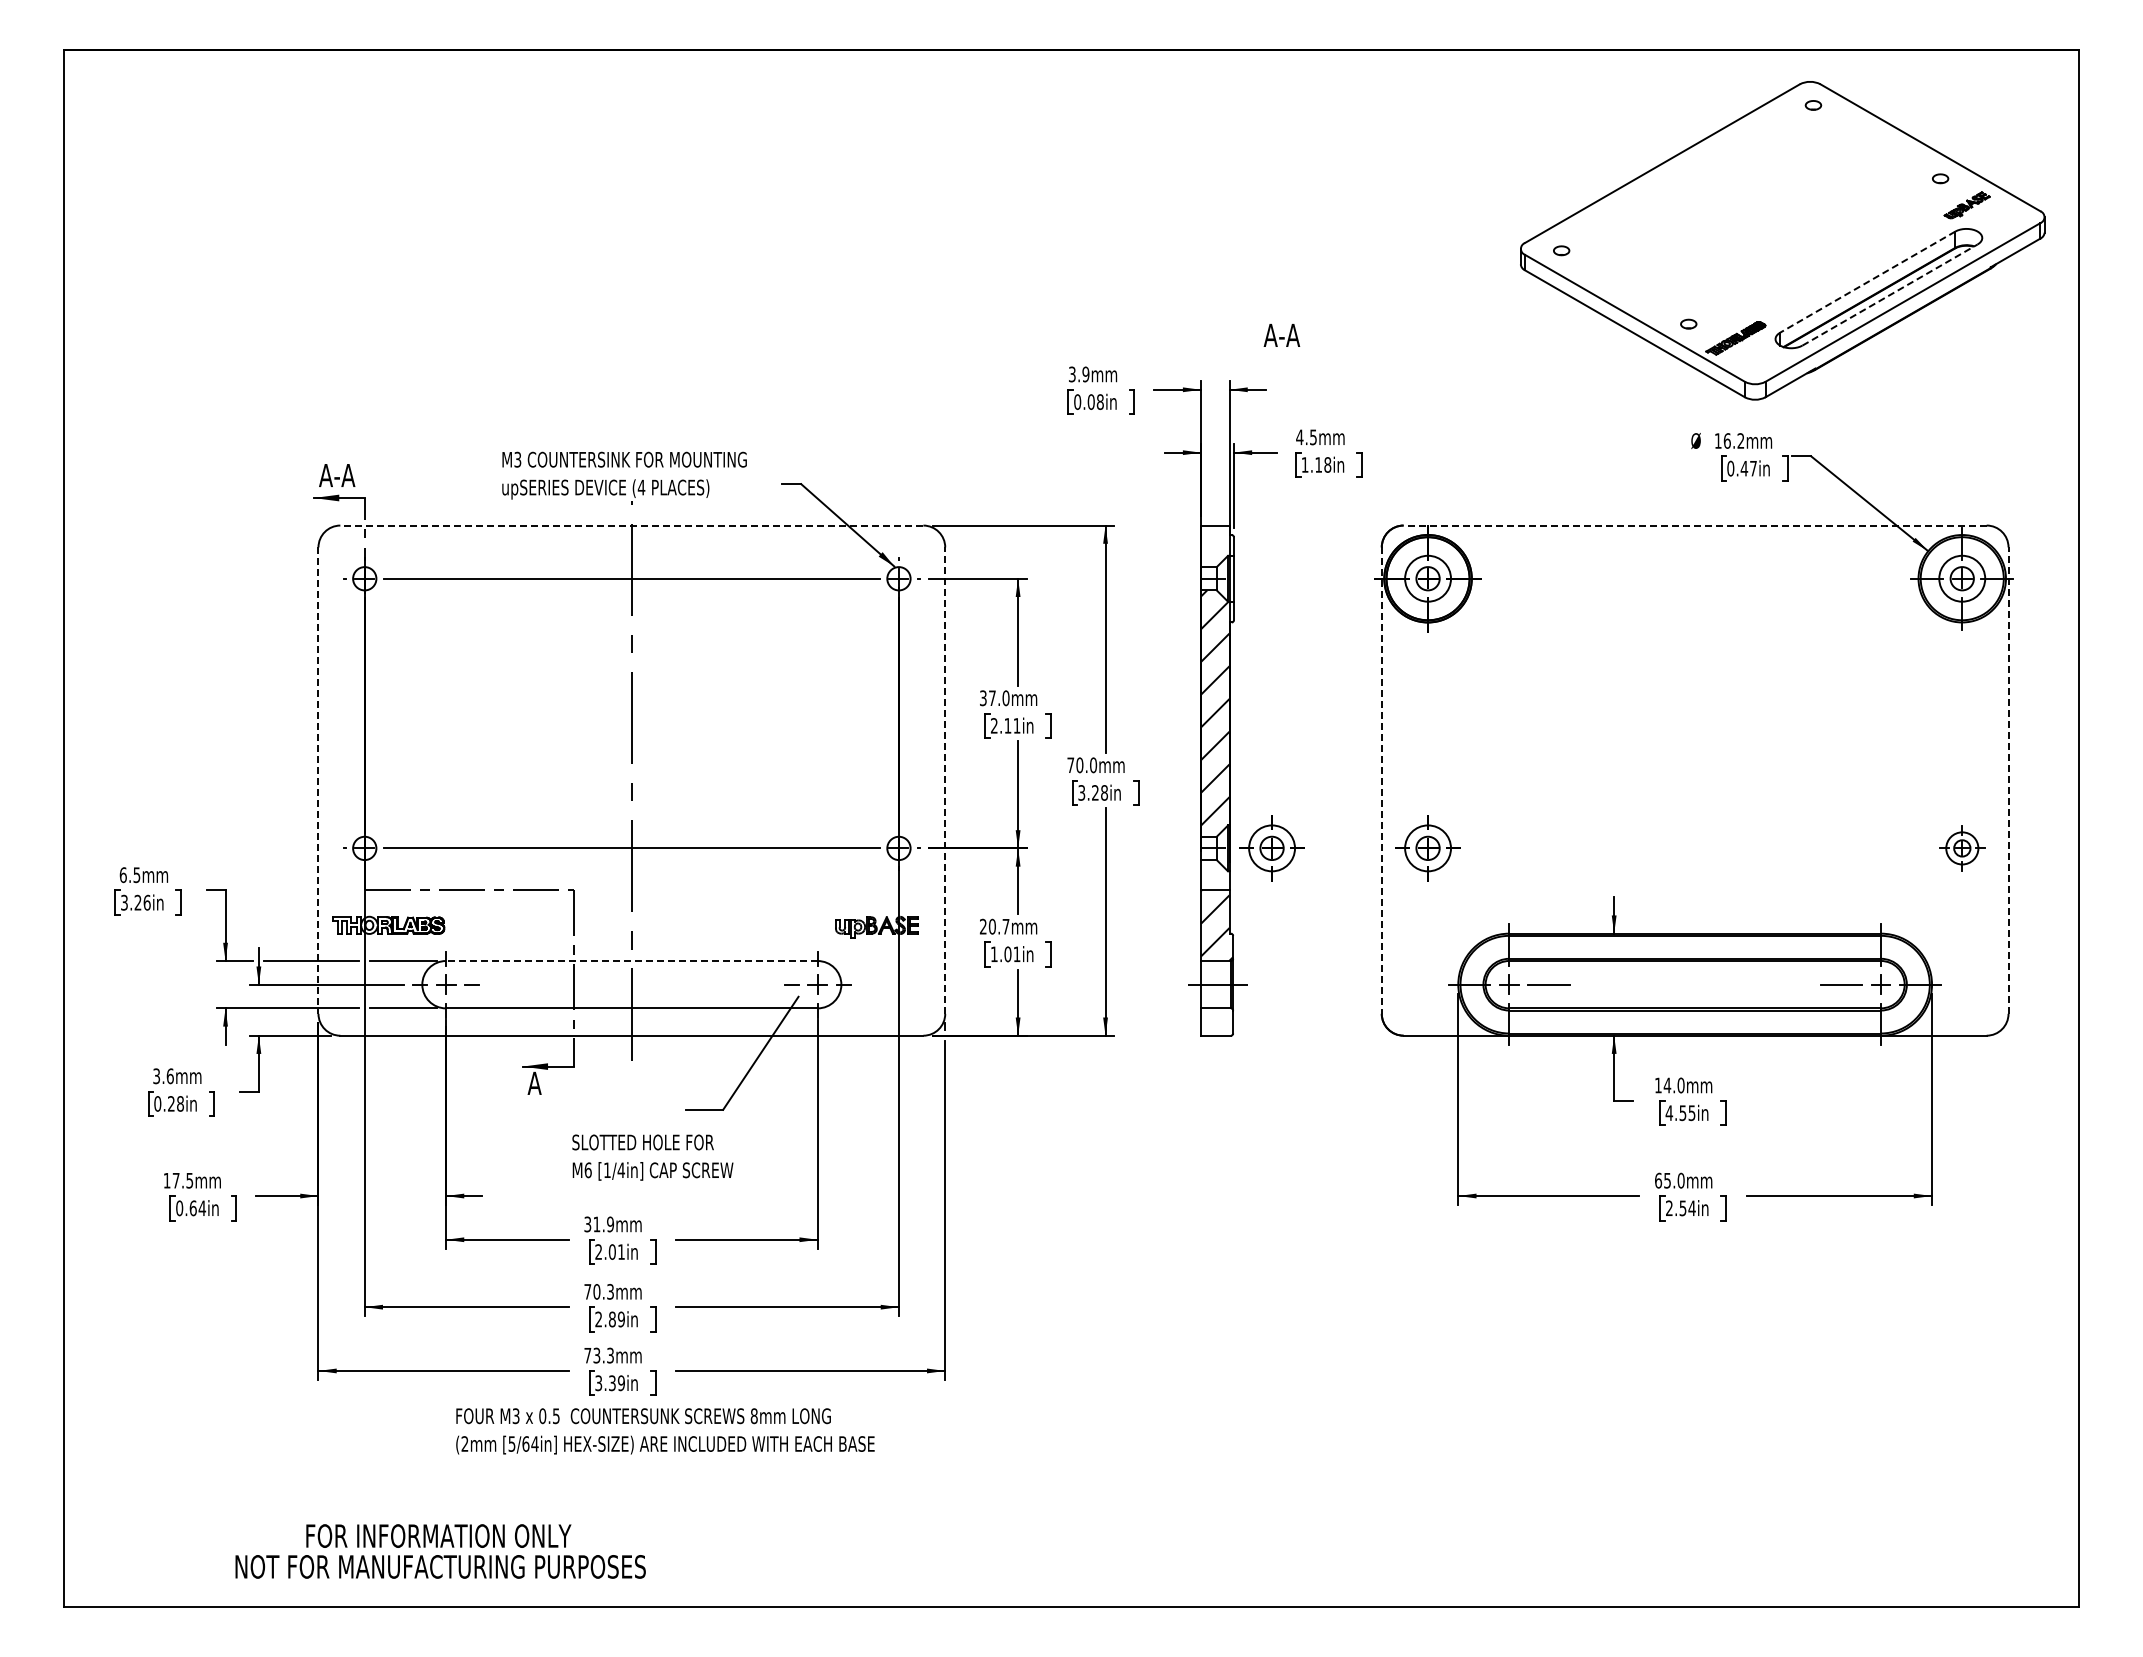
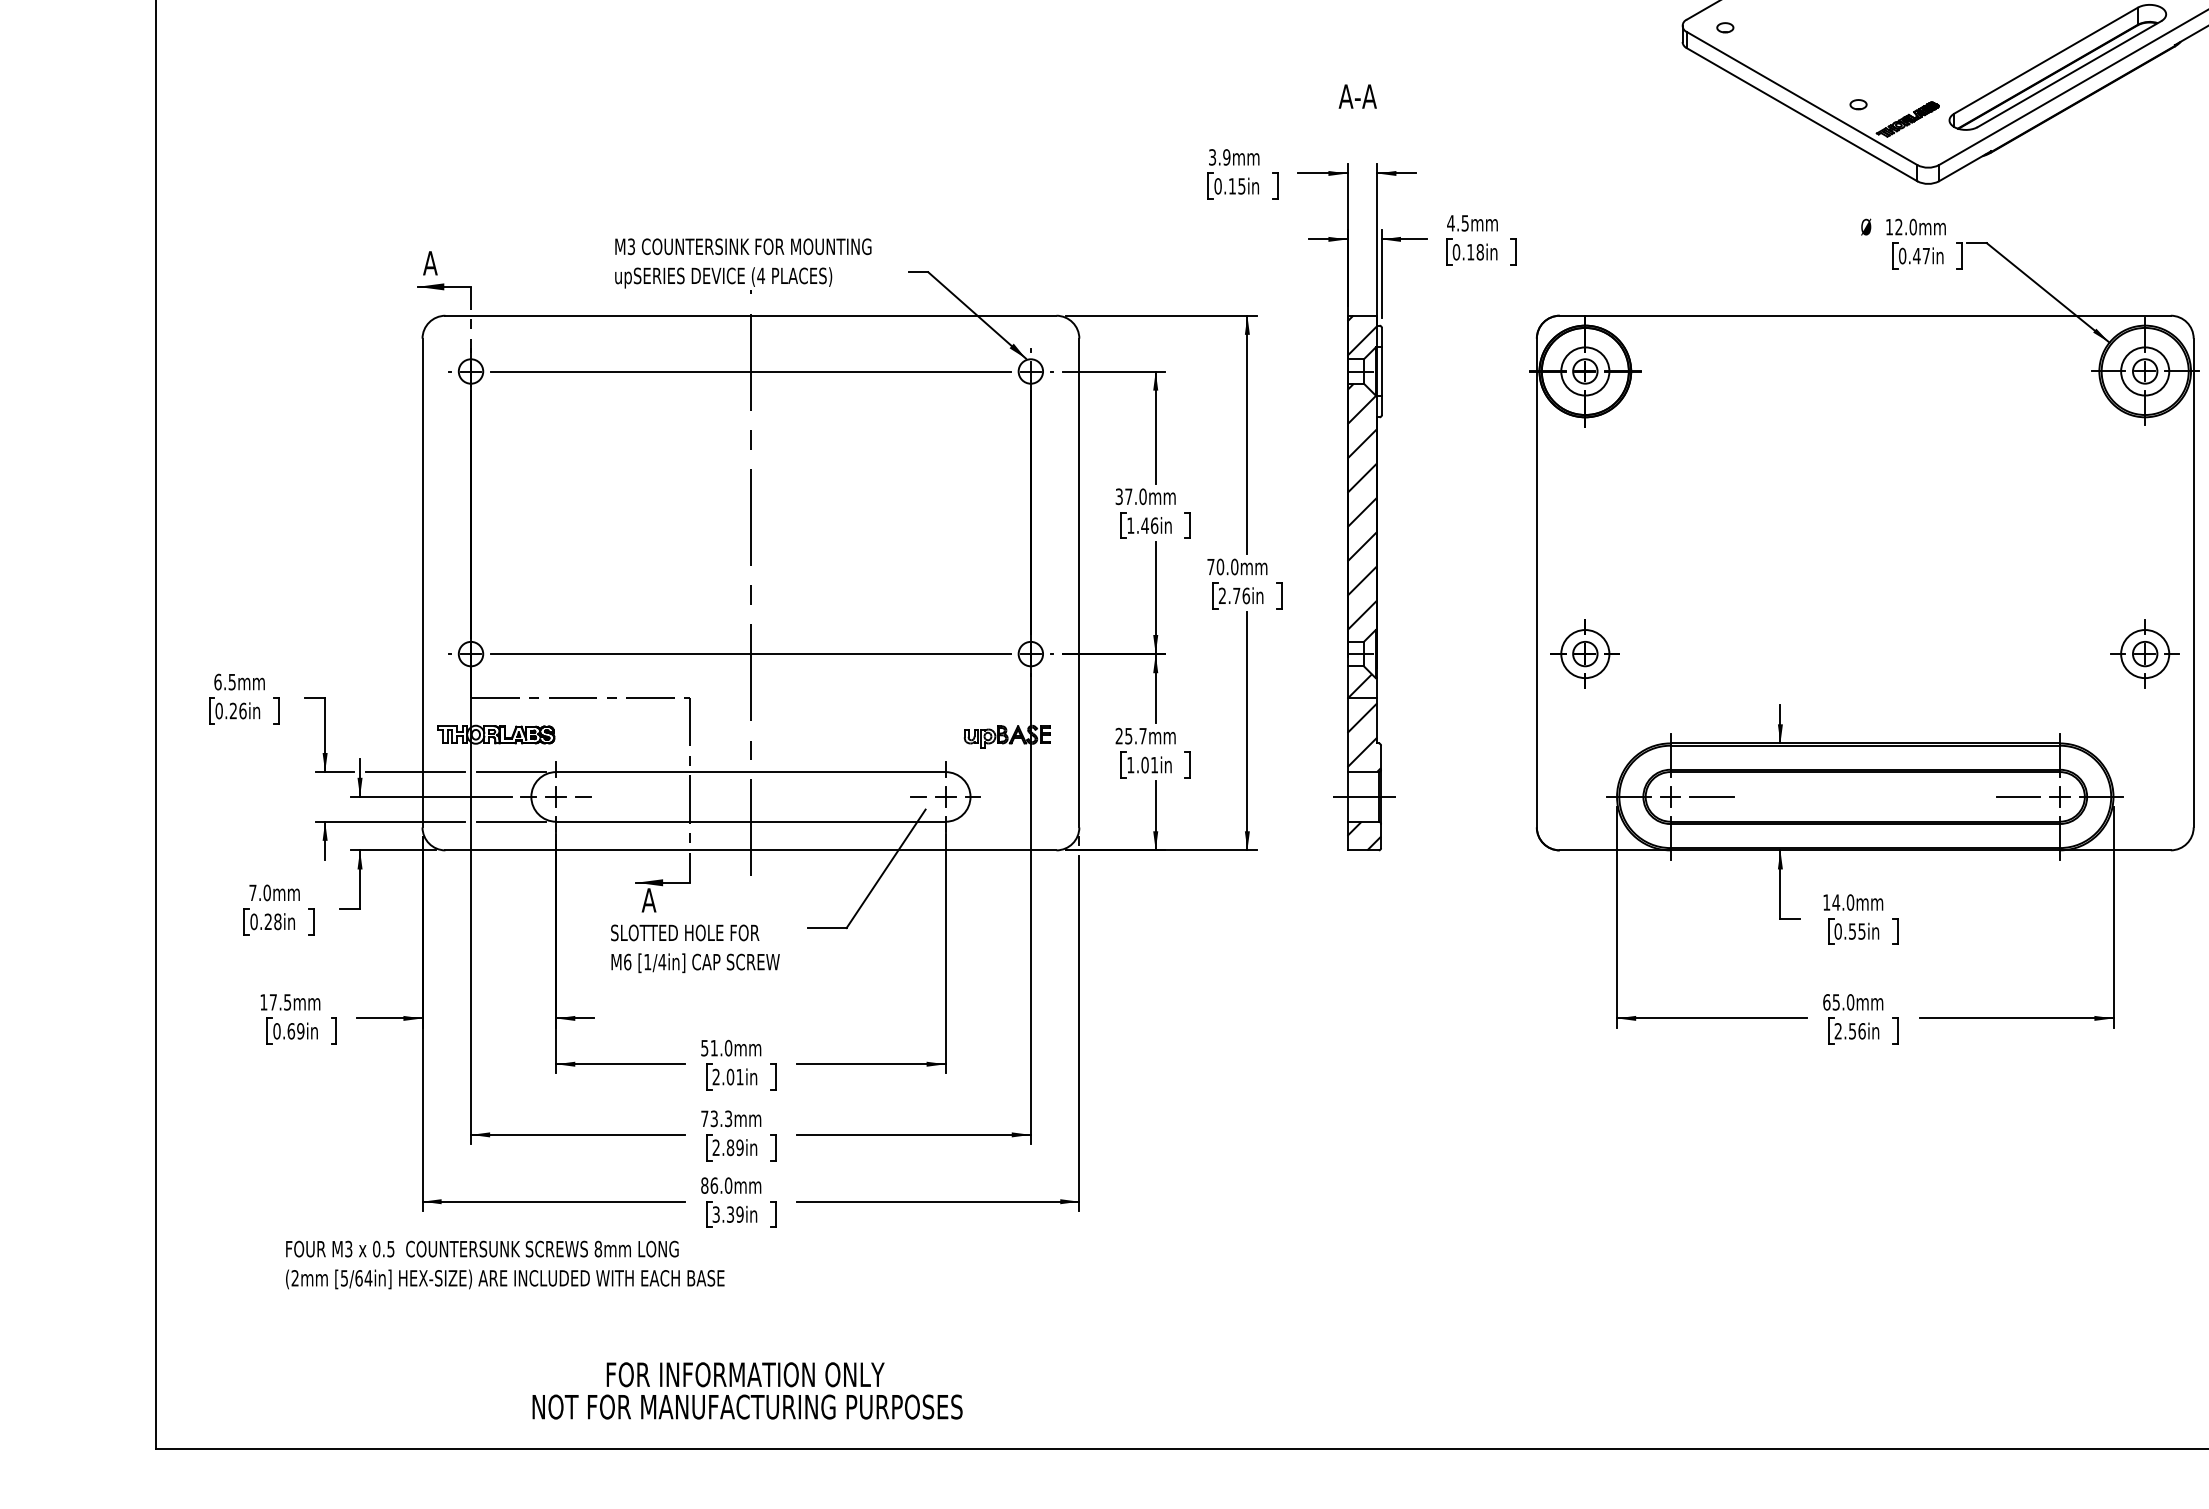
line: (1867, 282) -> (2045, 61), dashed -> solid
line: (1890, 294) -> (2069, 73), dashed -> solid
text: (1281, 335) -> (1357, 96), moved
text: (1095, 401) -> (1236, 185), 0.08in -> 0.15in
text: (1733, 440) -> (1905, 226), 16.2mm -> 12.0mm
text: (1304, 464) -> (1455, 251), 1.18in -> 0.18in
text: (344, 475) -> (449, 263), A-A -> A
line: (631, 525) -> (750, 315), dashed -> solid
line: (1695, 525) -> (1865, 315), dashed -> solid
hatch: (1215, 544) -> (1362, 335), added
text: (1005, 725) -> (1142, 525), 2.11in -> 1.46in
line: (945, 780) -> (1079, 582), dashed -> solid
line: (2008, 780) -> (2193, 582), dashed -> solid
line: (318, 781) -> (422, 583), dashed -> solid
line: (1381, 781) -> (1536, 583), dashed -> solid
text: (1093, 792) -> (1234, 595), 3.28in -> 2.76in
part: (1271, 848) -> (1421, 654), removed
part: (1962, 848) -> (2145, 654), size x1.43
hatch: (1213, 878) -> (1360, 685), added
text: (124, 902) -> (219, 710), 3.26in -> 0.26in
text: (991, 926) -> (1127, 735), 20.7mm -> 25.7mm
line: (631, 961) -> (750, 772), dashed -> solid
hatch: (1217, 1021) -> (1364, 835), added
text: (163, 1076) -> (260, 893), 3.6mm -> 7.0mm
text: (1669, 1113) -> (1838, 931), 4.55in -> 0.55in
text: (652, 1157) -> (695, 948), moved
text: (202, 1208) -> (300, 1031), 0.64in -> 0.69in
text: (1691, 1208) -> (1861, 1031), 2.54in -> 2.56in
text: (598, 1224) -> (715, 1048), 31.9mm -> 51.0mm
text: (596, 1291) -> (713, 1118), 70.3mm -> 73.3mm
text: (599, 1355) -> (717, 1185), 73.3mm -> 86.0mm
text: (665, 1431) -> (505, 1265), moved
text: (440, 1551) -> (747, 1390), moved

